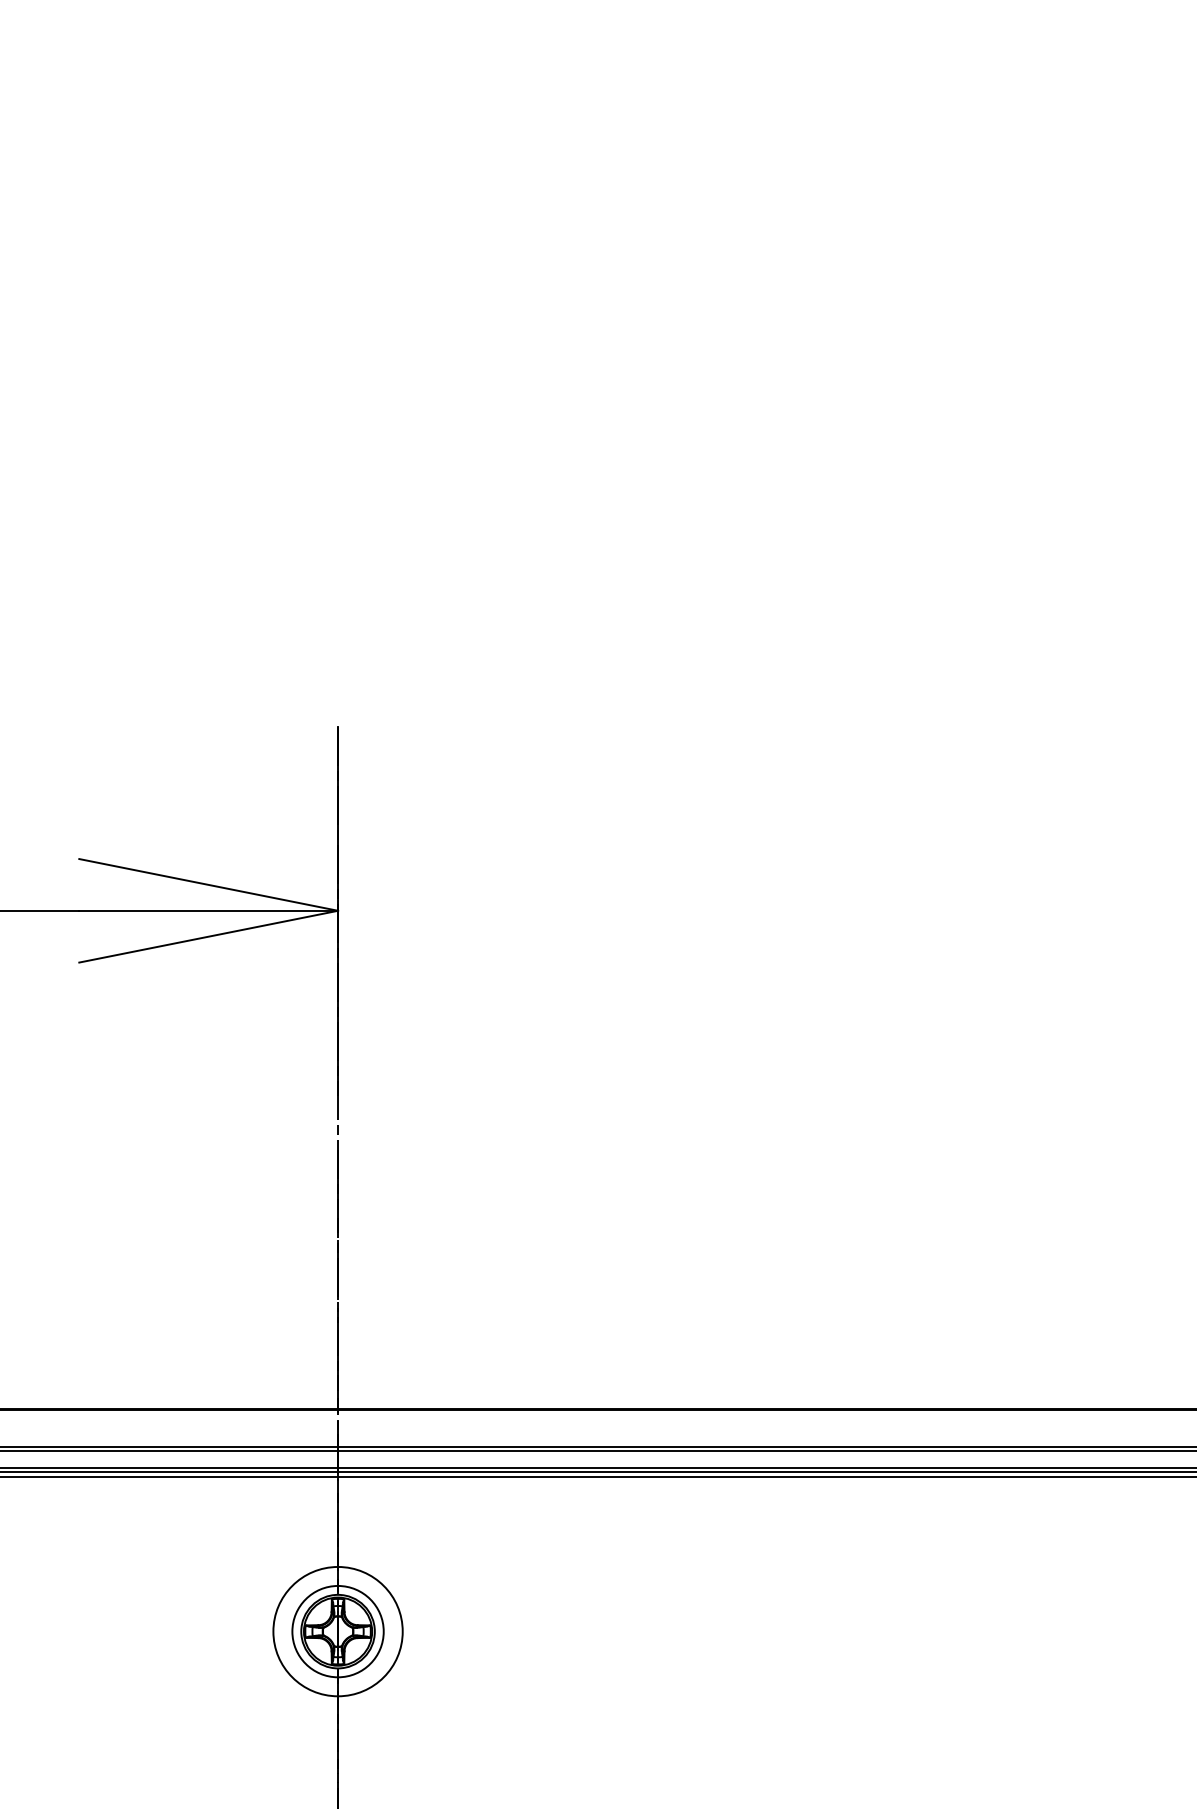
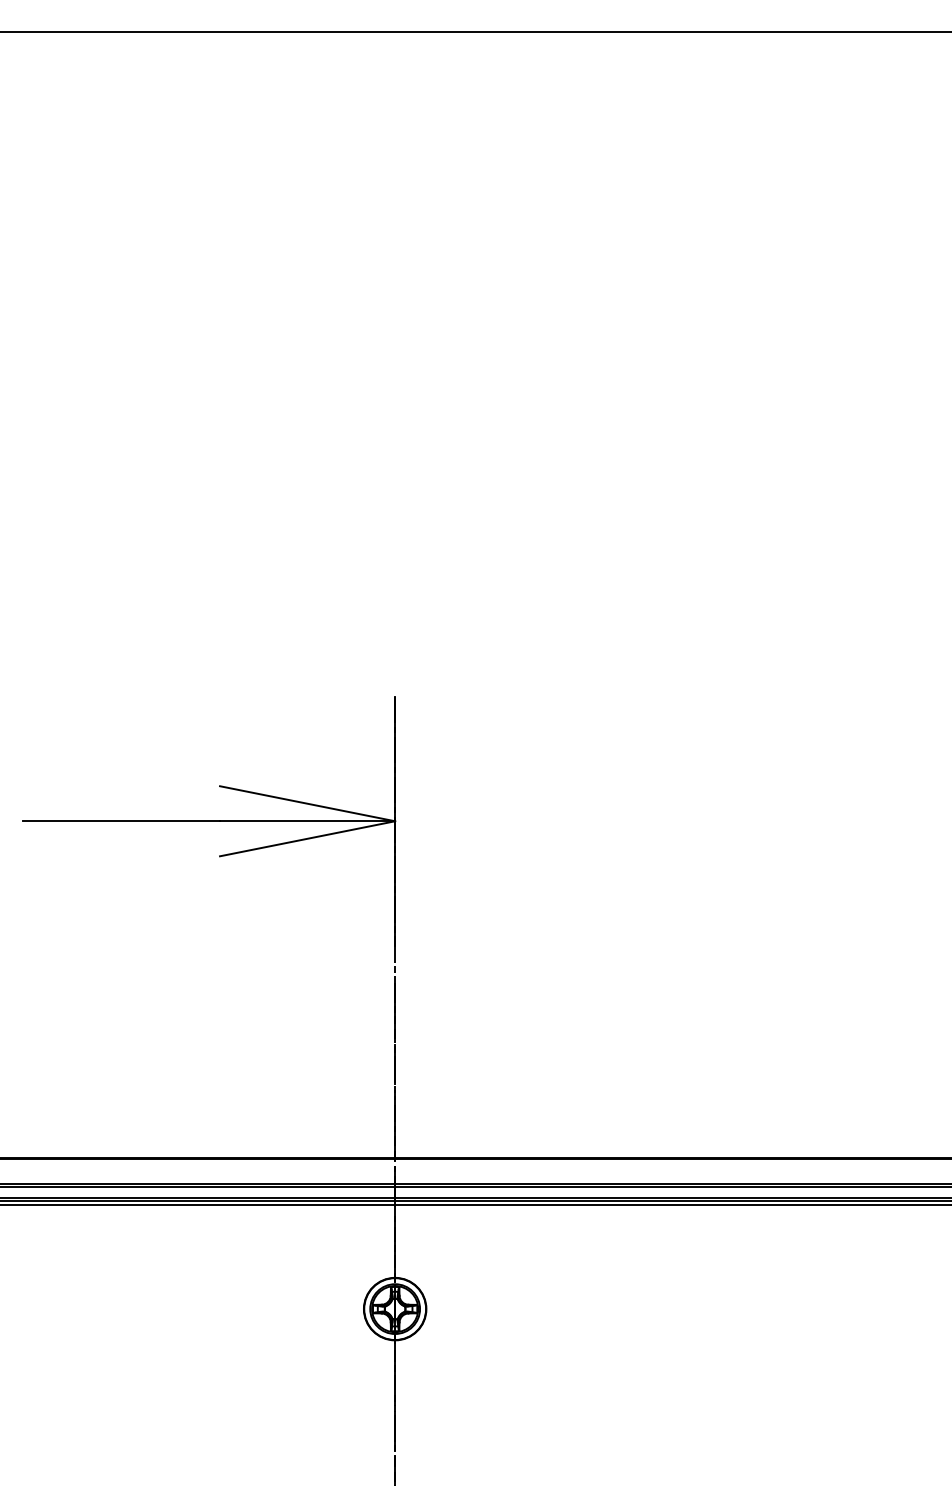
circle: (337, 1630) -> (394, 1308), size x0.71

